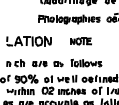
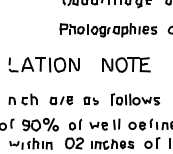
part: (80, 41) -> (126, 65), size x1.43

